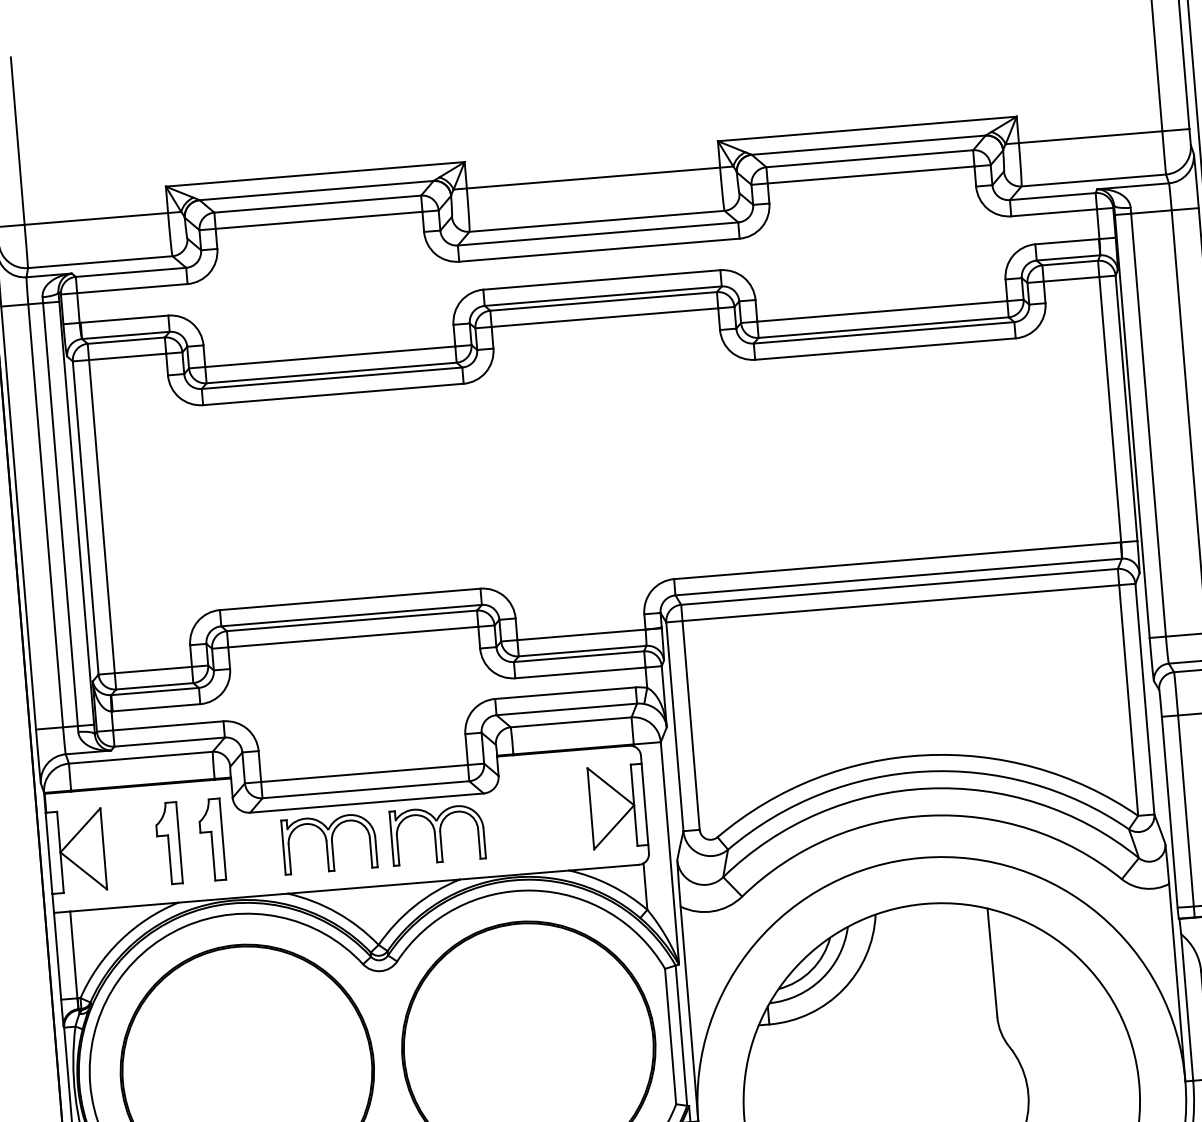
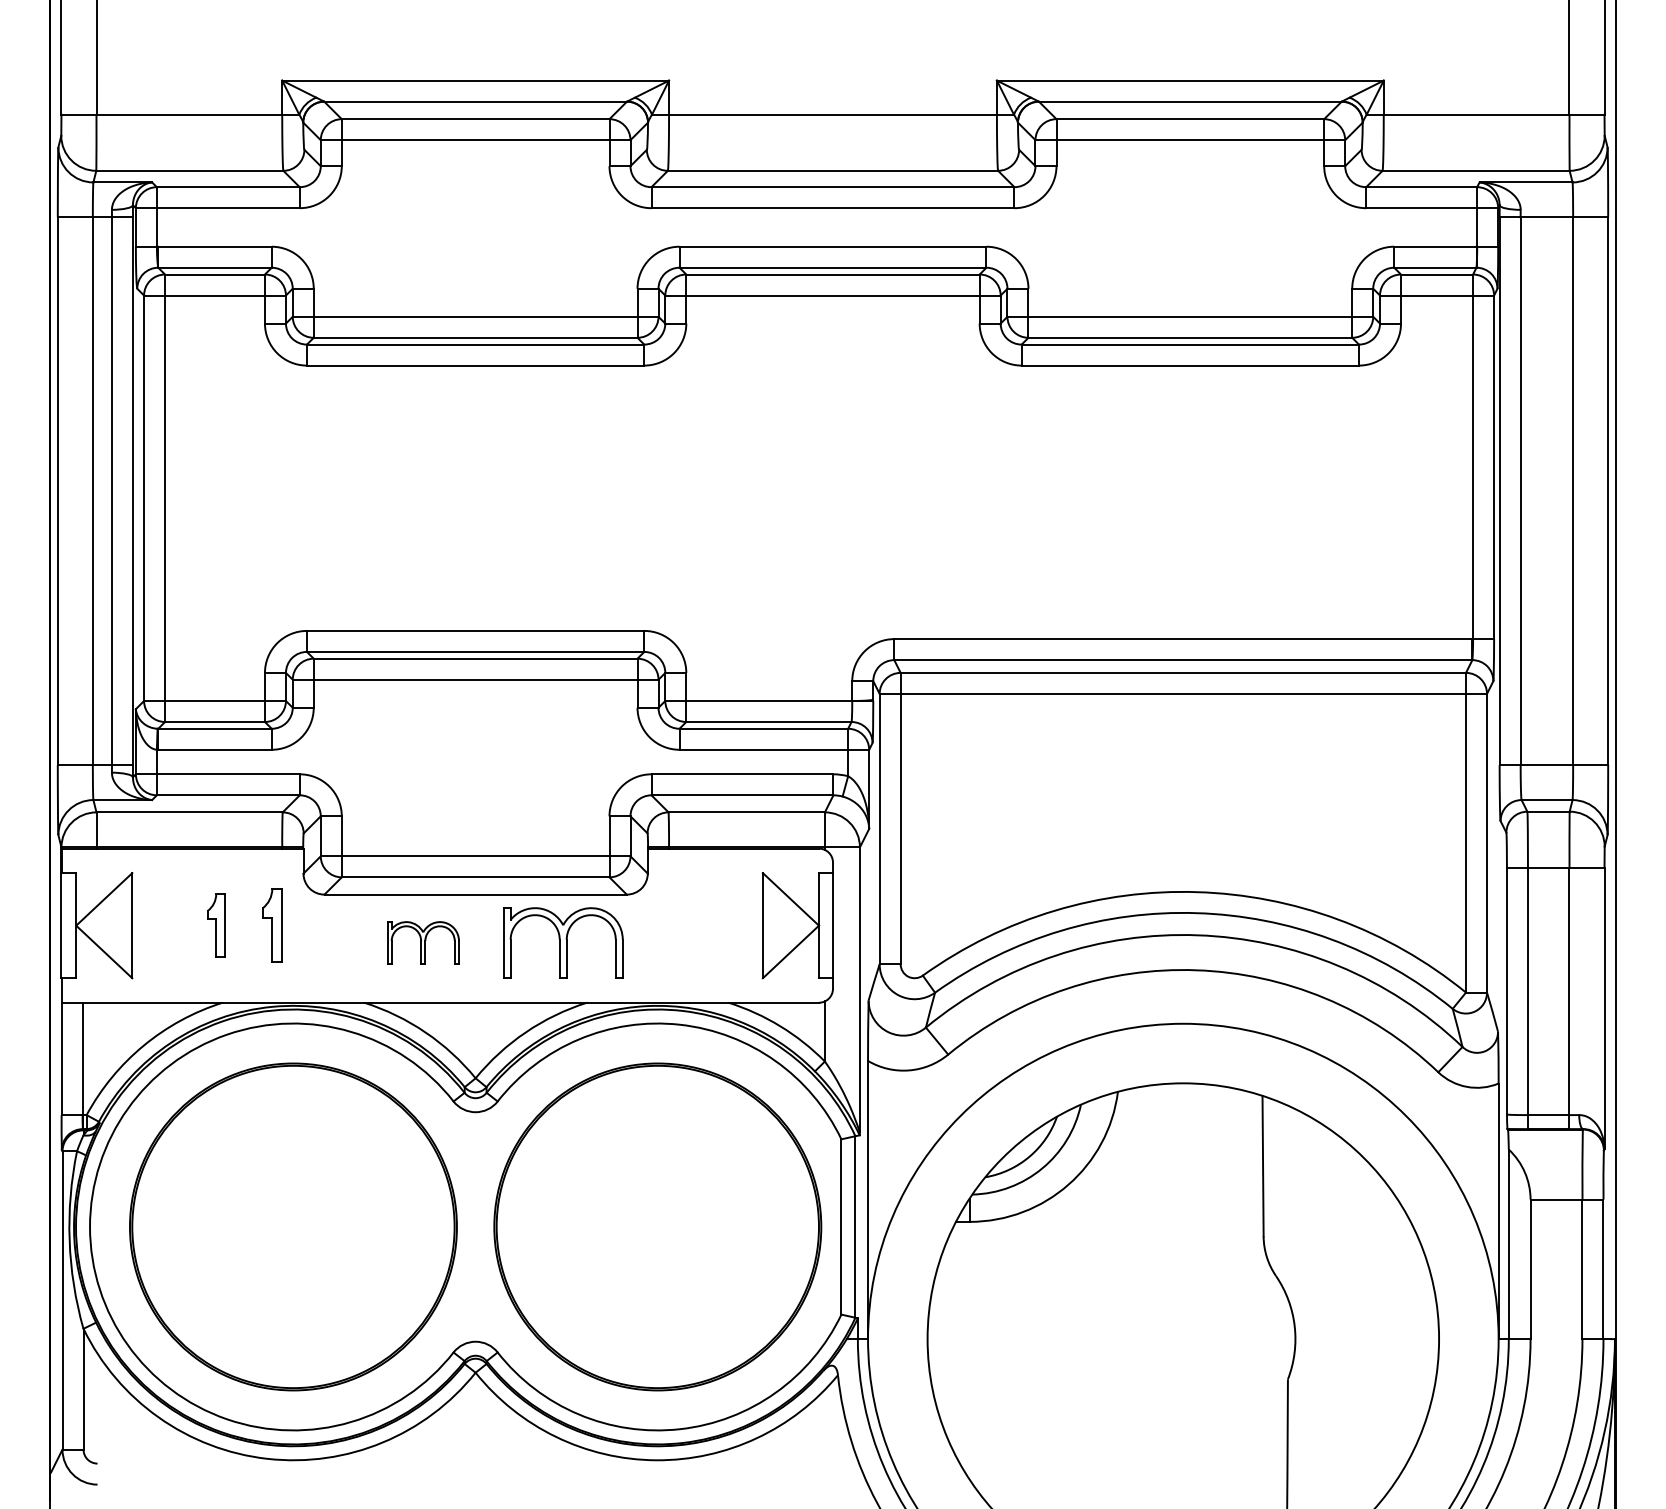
part: (211, 839) -> (271, 925), size x0.7
part: (168, 843) -> (215, 925), size x0.6
part: (329, 843) -> (423, 942), size x0.6

